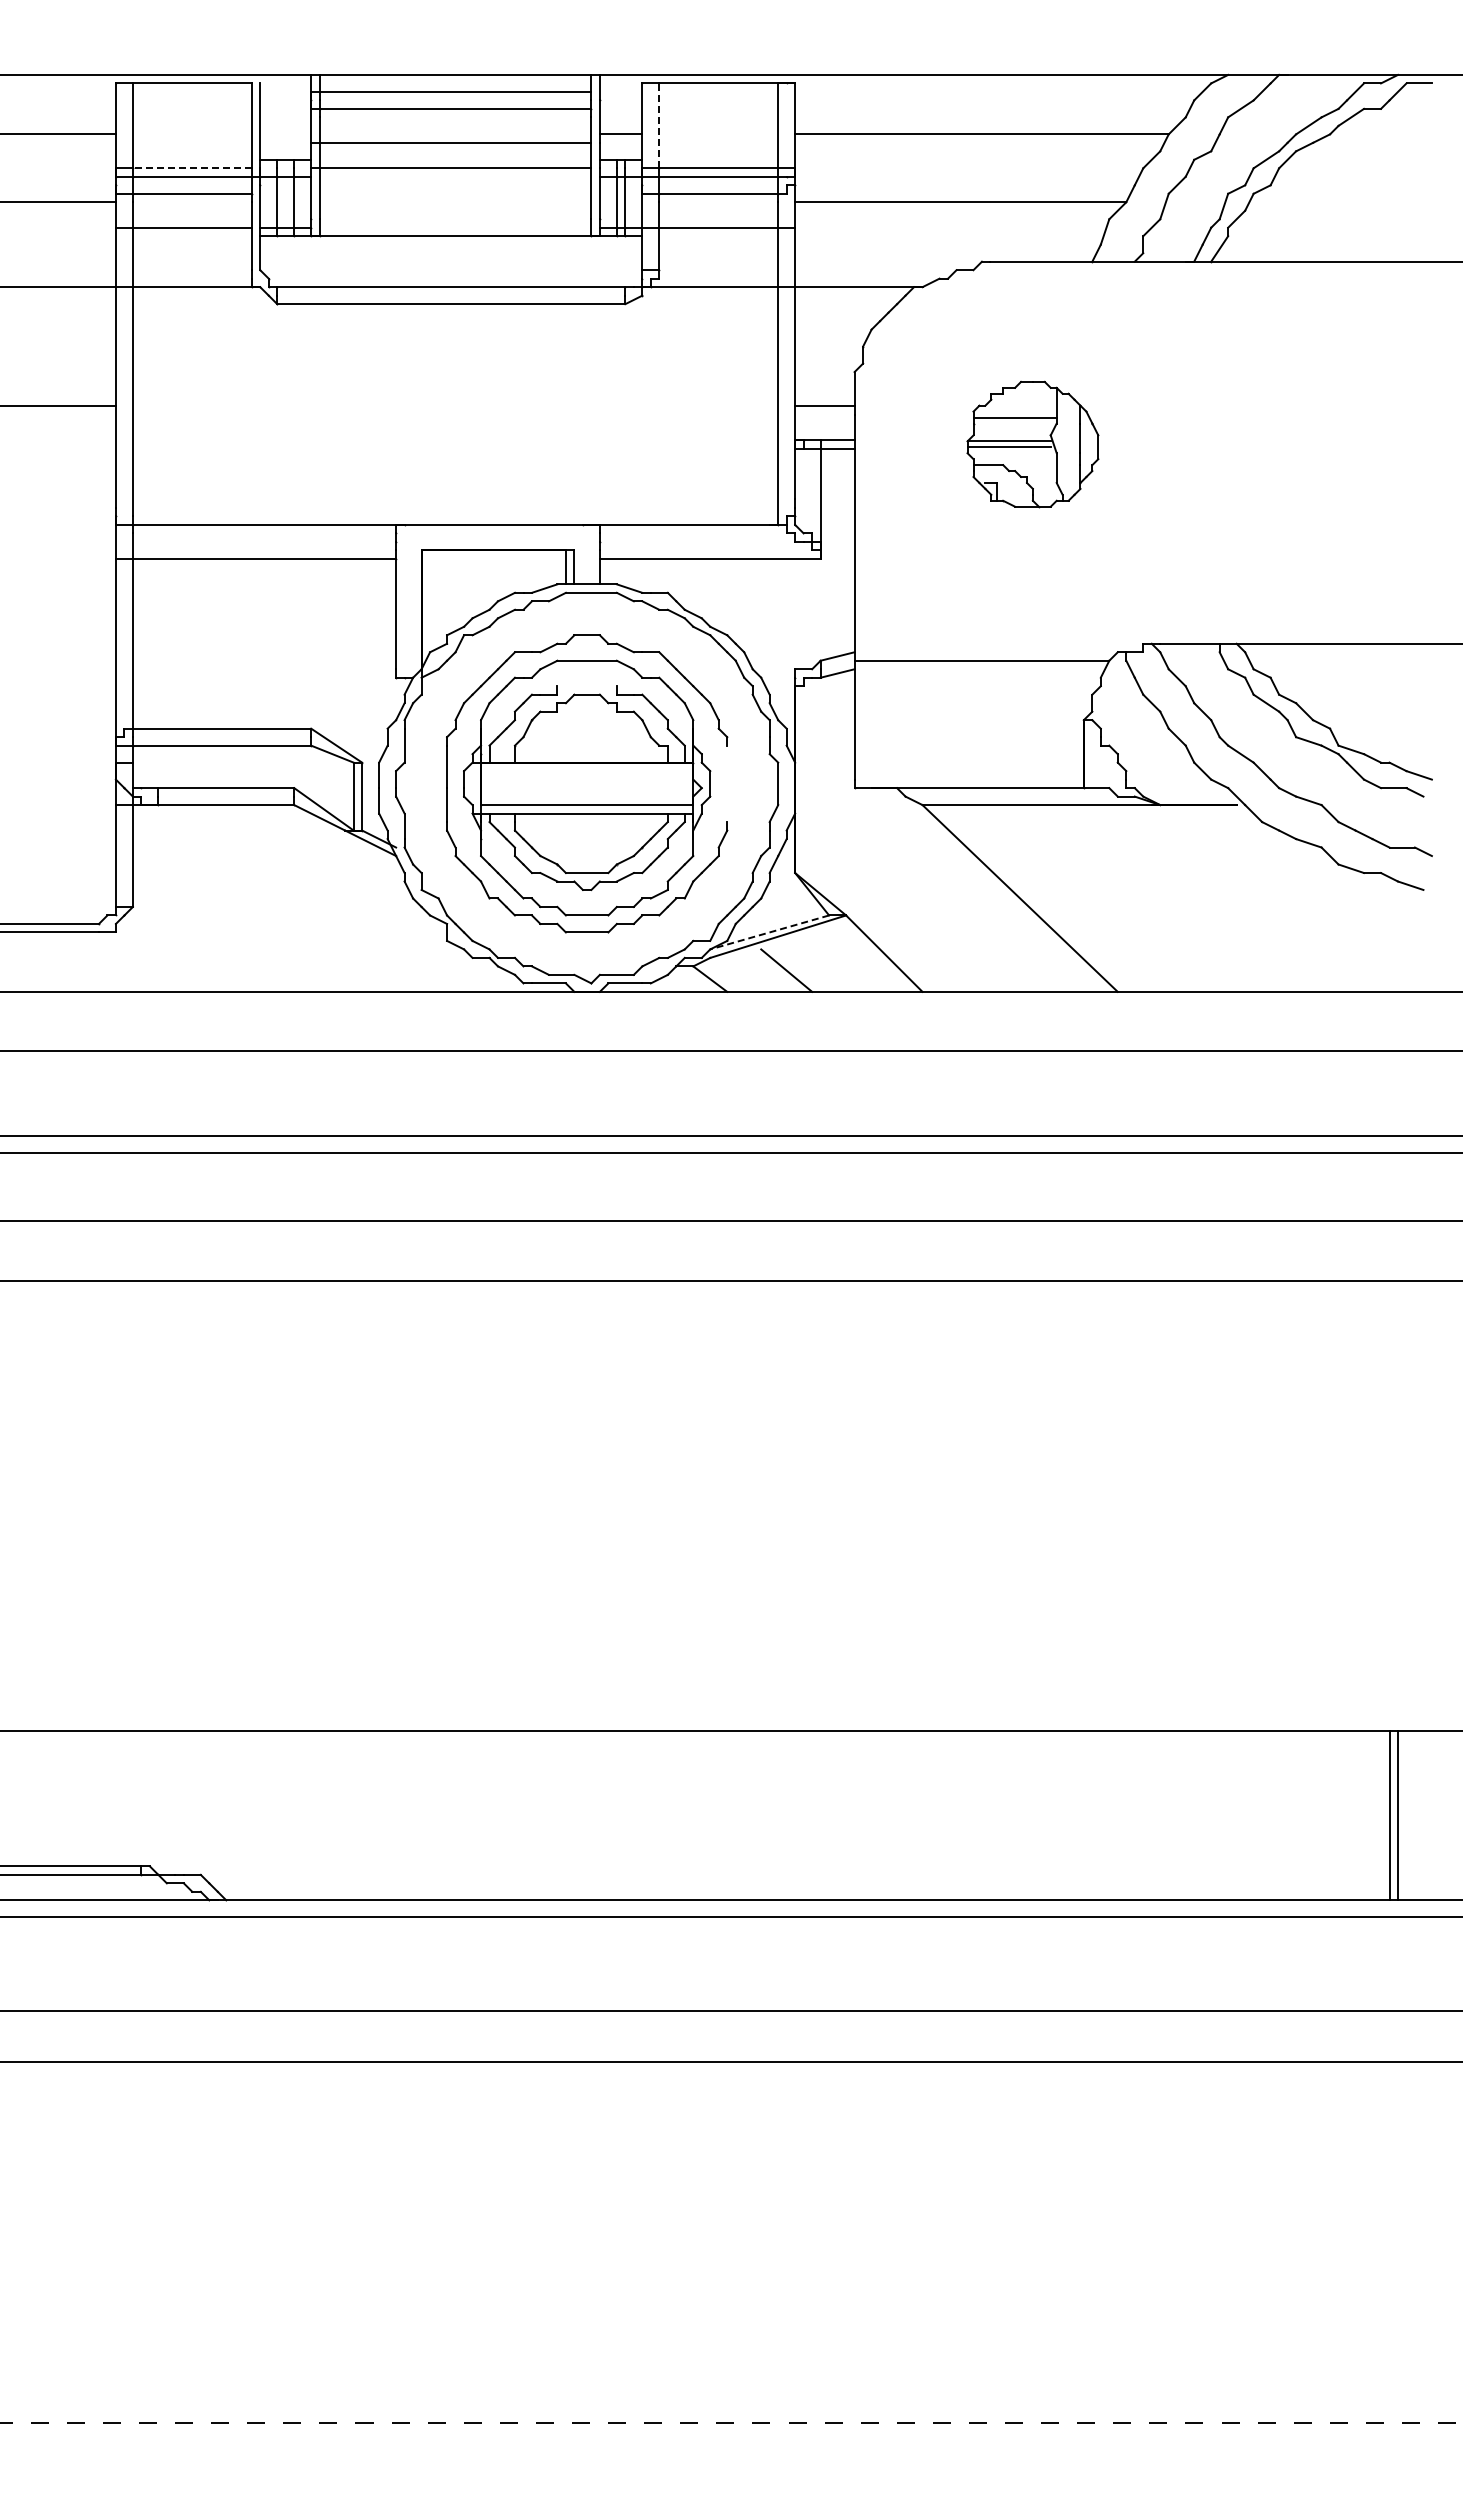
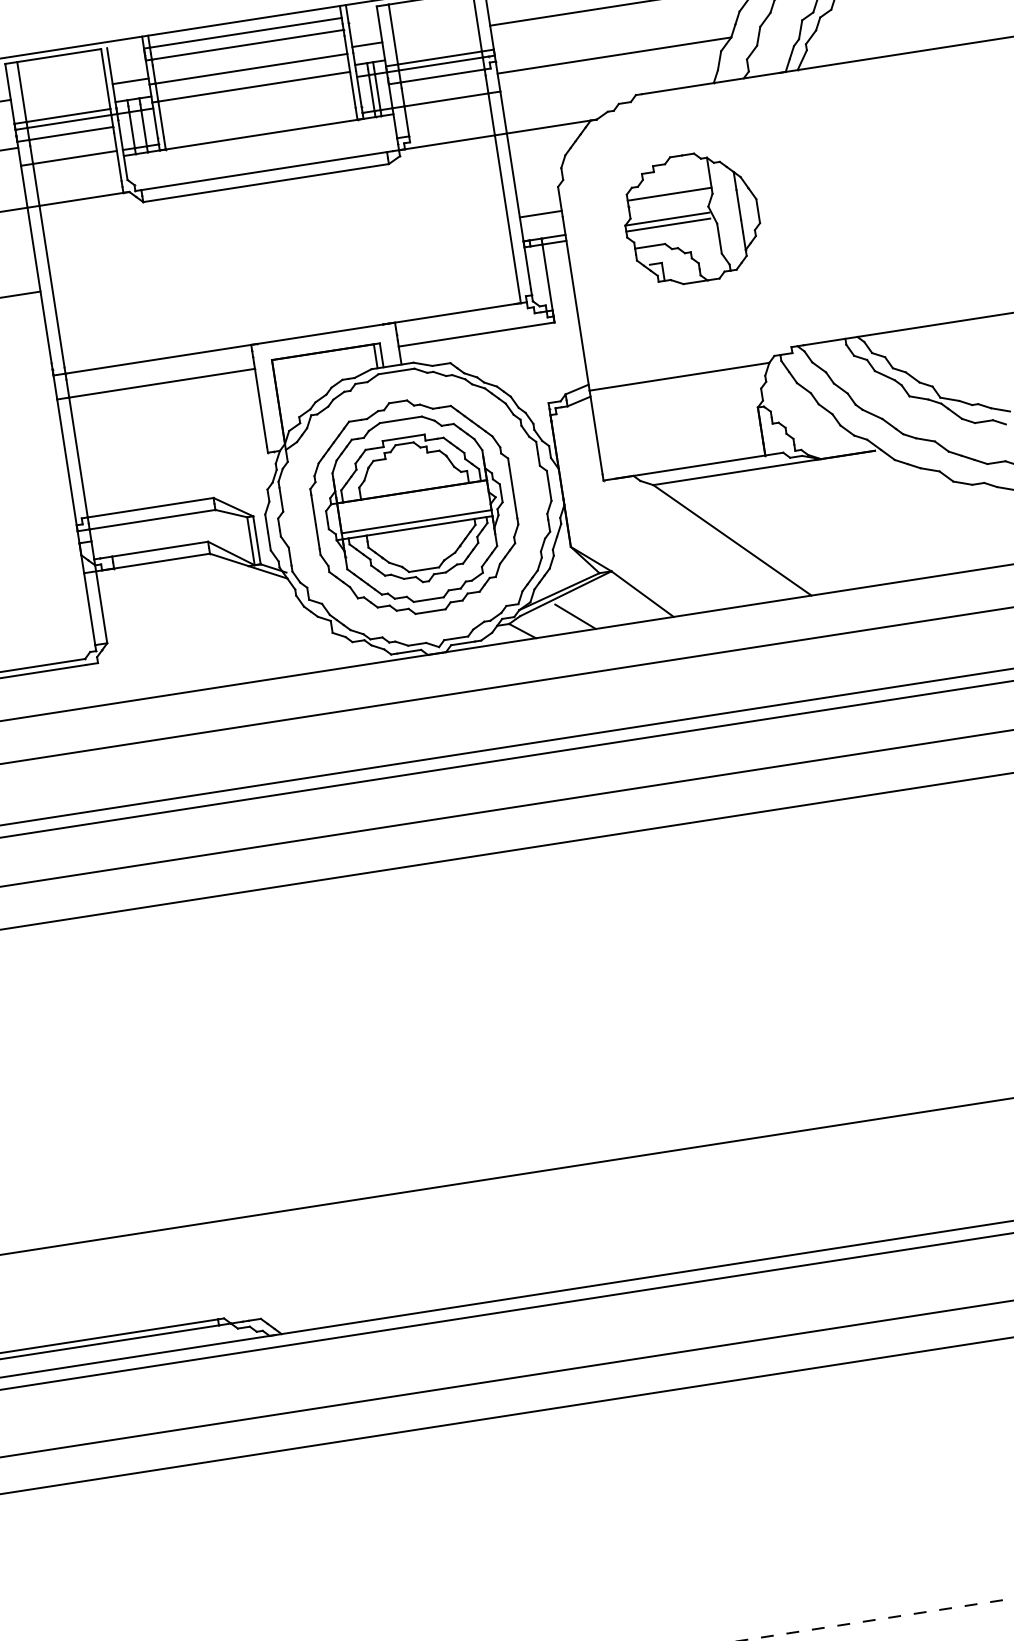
line: (659, 125) -> (393, 34), dashed -> solid
line: (285, 134) -> (130, 81), added
line: (191, 168) -> (67, 115), dashed -> solid
part: (1032, 444) -> (691, 218), size x1.43
line: (586, 686) -> (403, 438), added
line: (727, 783) -> (513, 491), added
line: (769, 932) -> (559, 591), dashed -> solid

